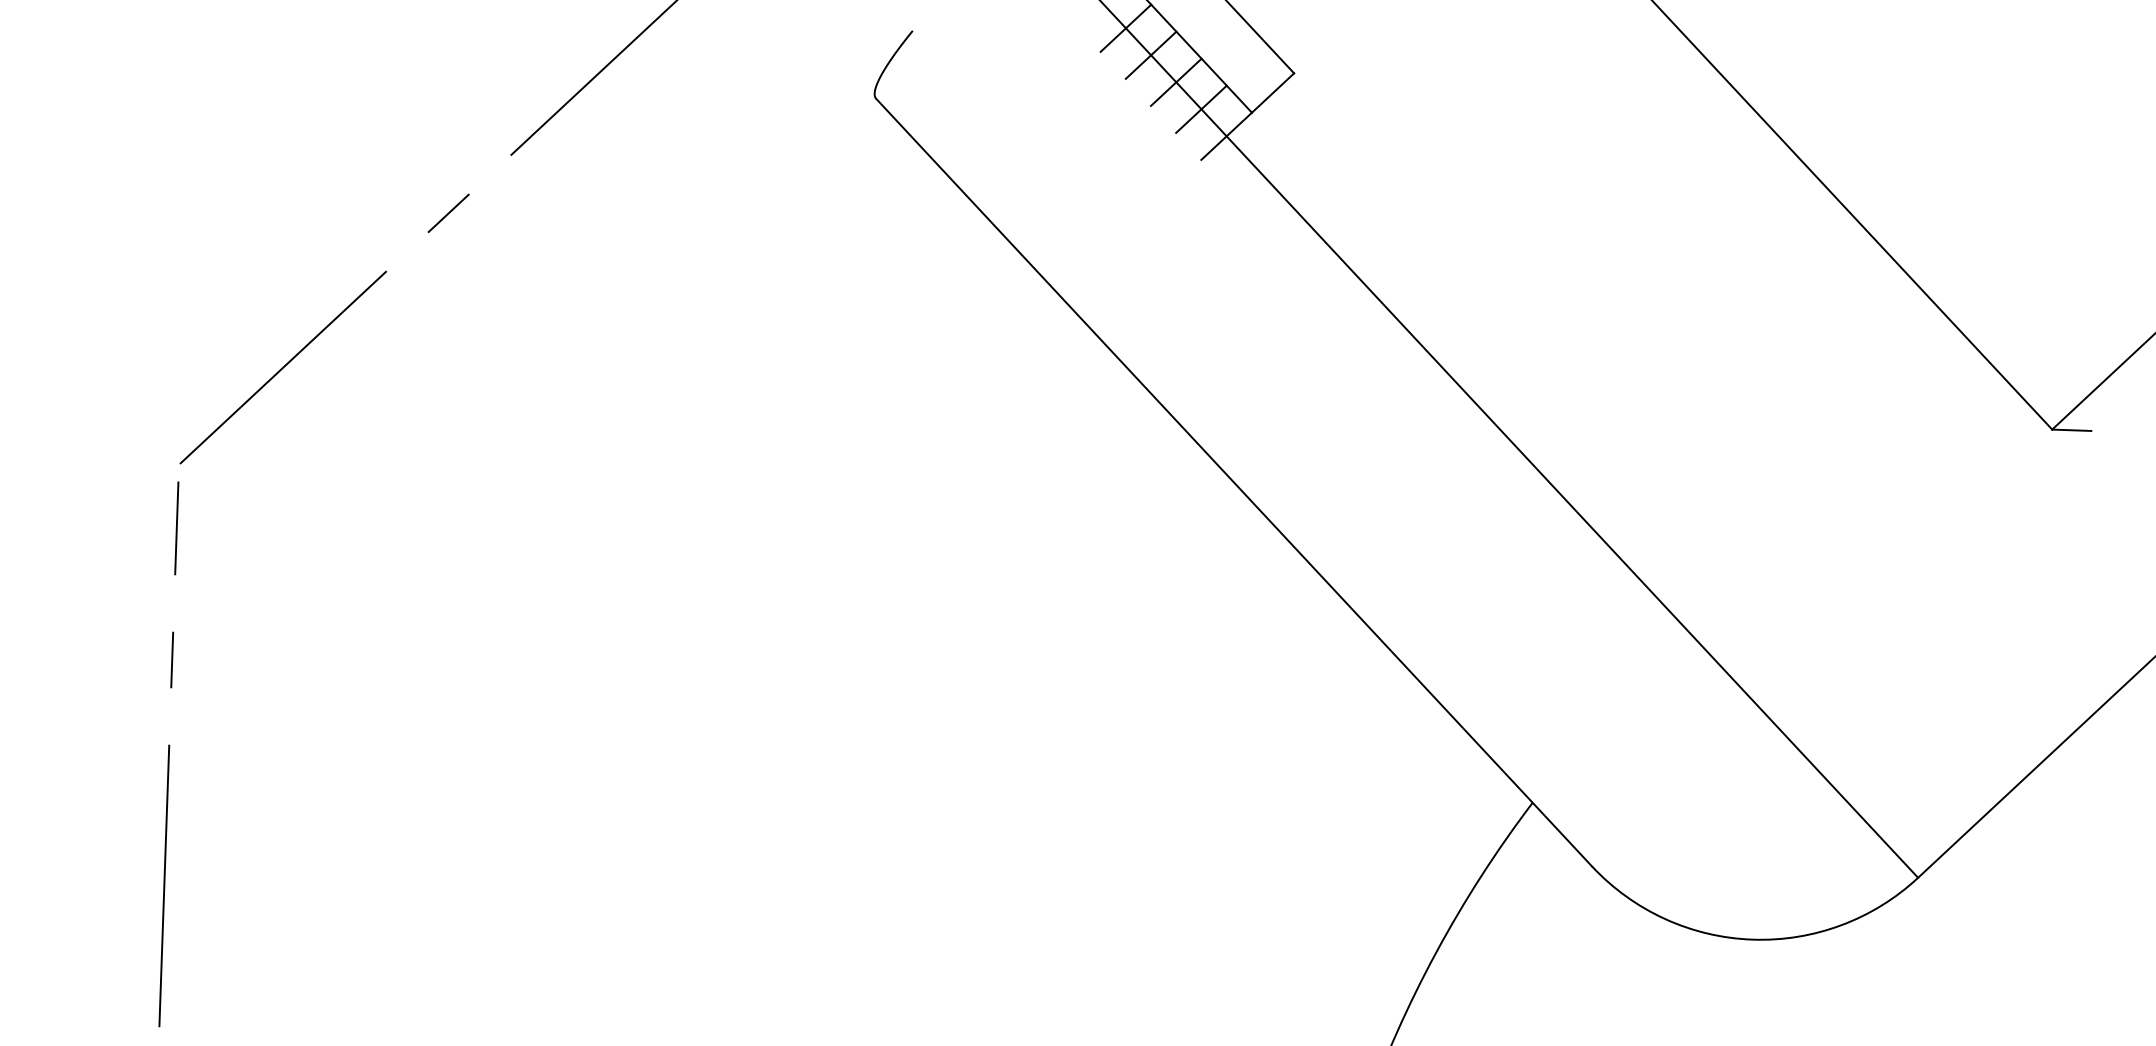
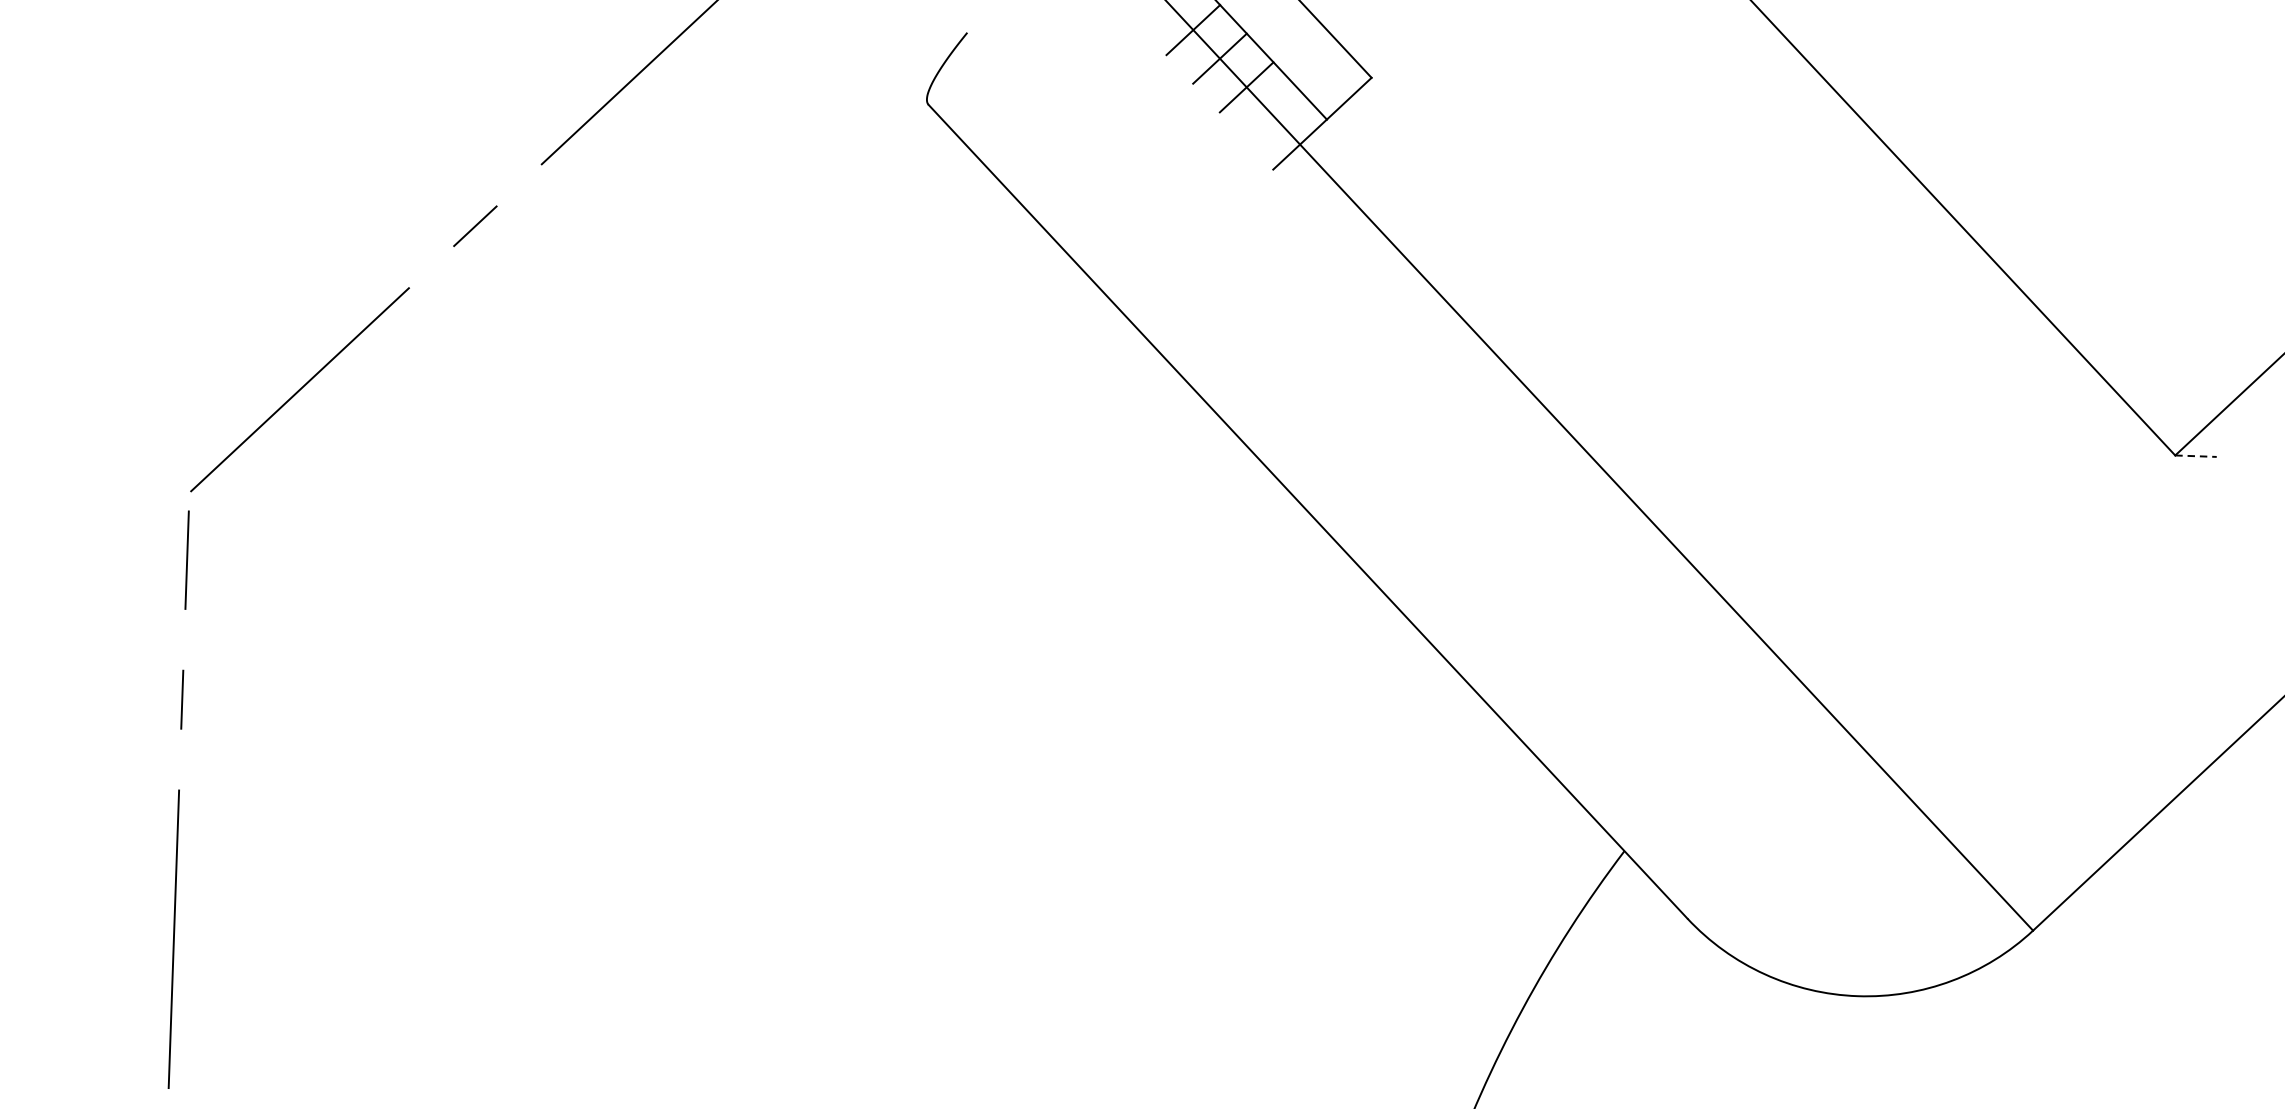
line: (1201, 108) -> (1273, 115), removed
line: (2071, 430) -> (2195, 456), solid -> dashed

